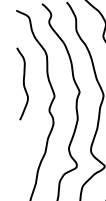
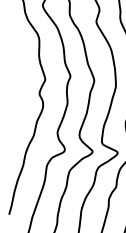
curve: (23, 83) -> (14, 65), removed

